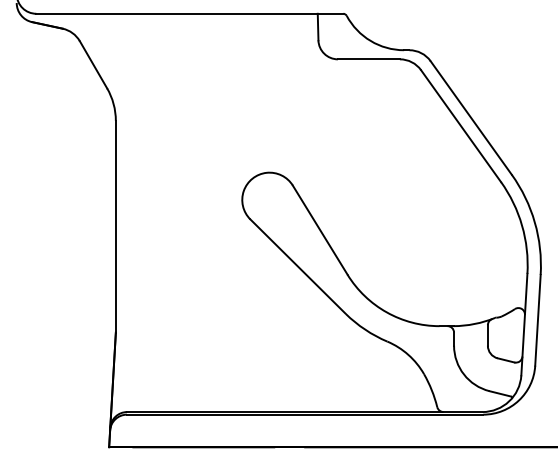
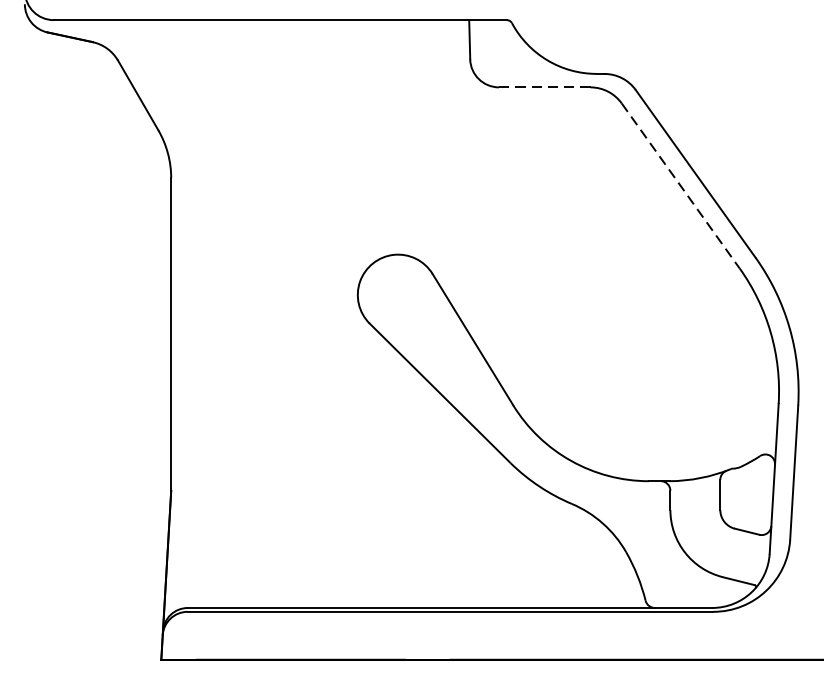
line: (368, 59) -> (544, 87), solid -> dashed
line: (461, 126) -> (681, 186), solid -> dashed

